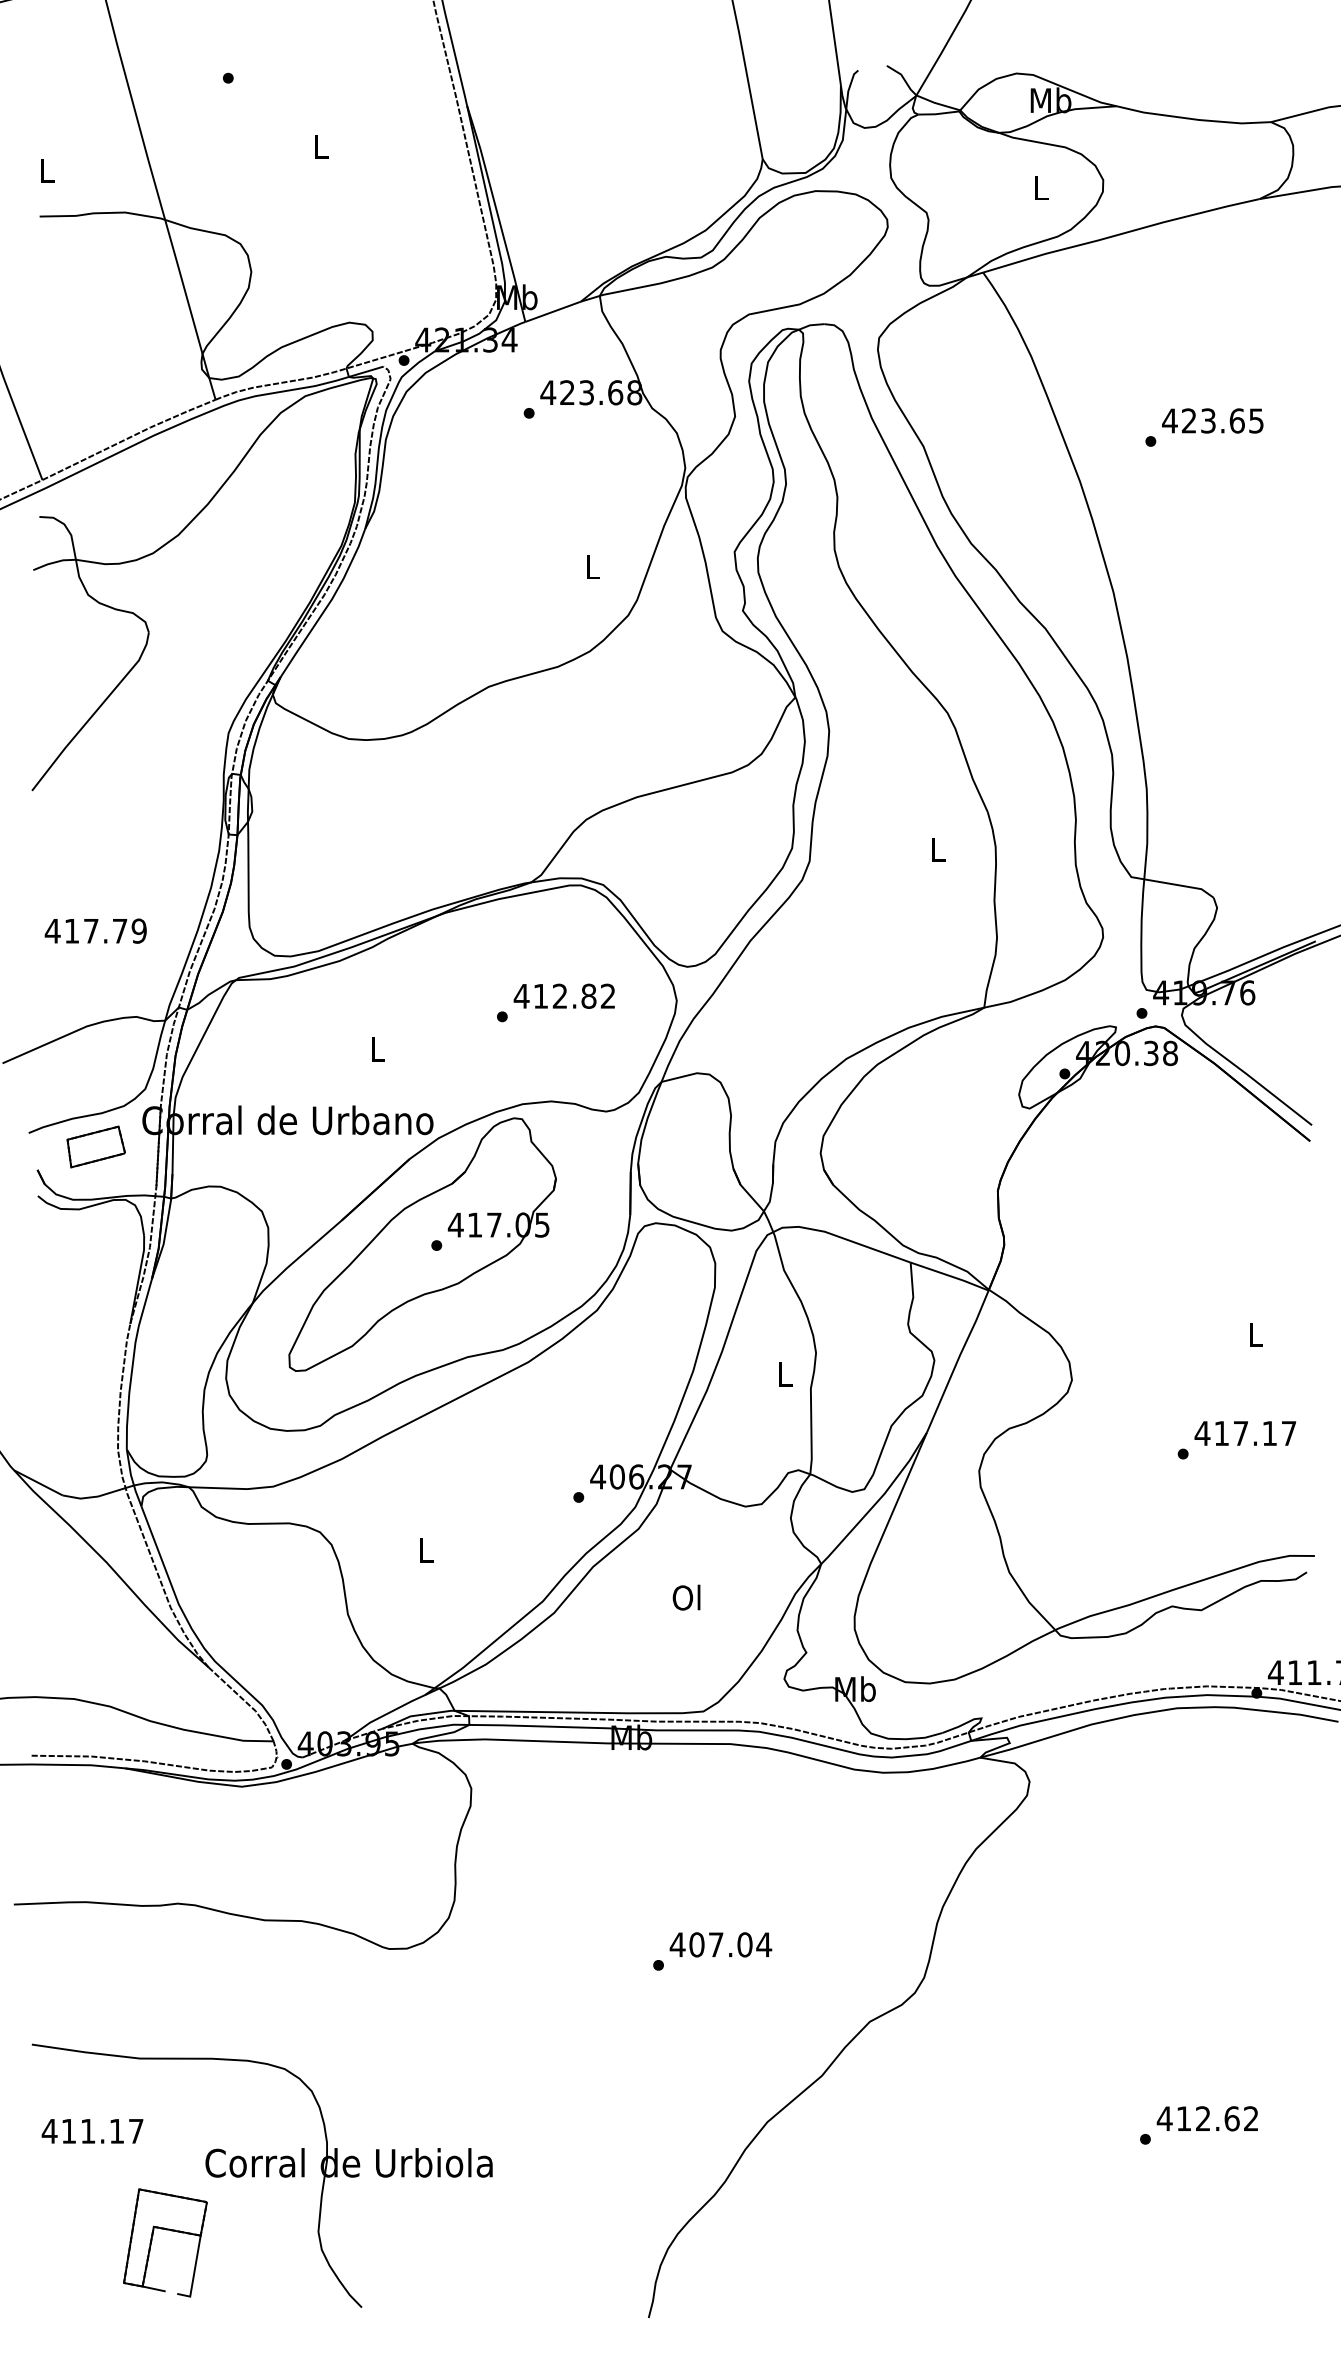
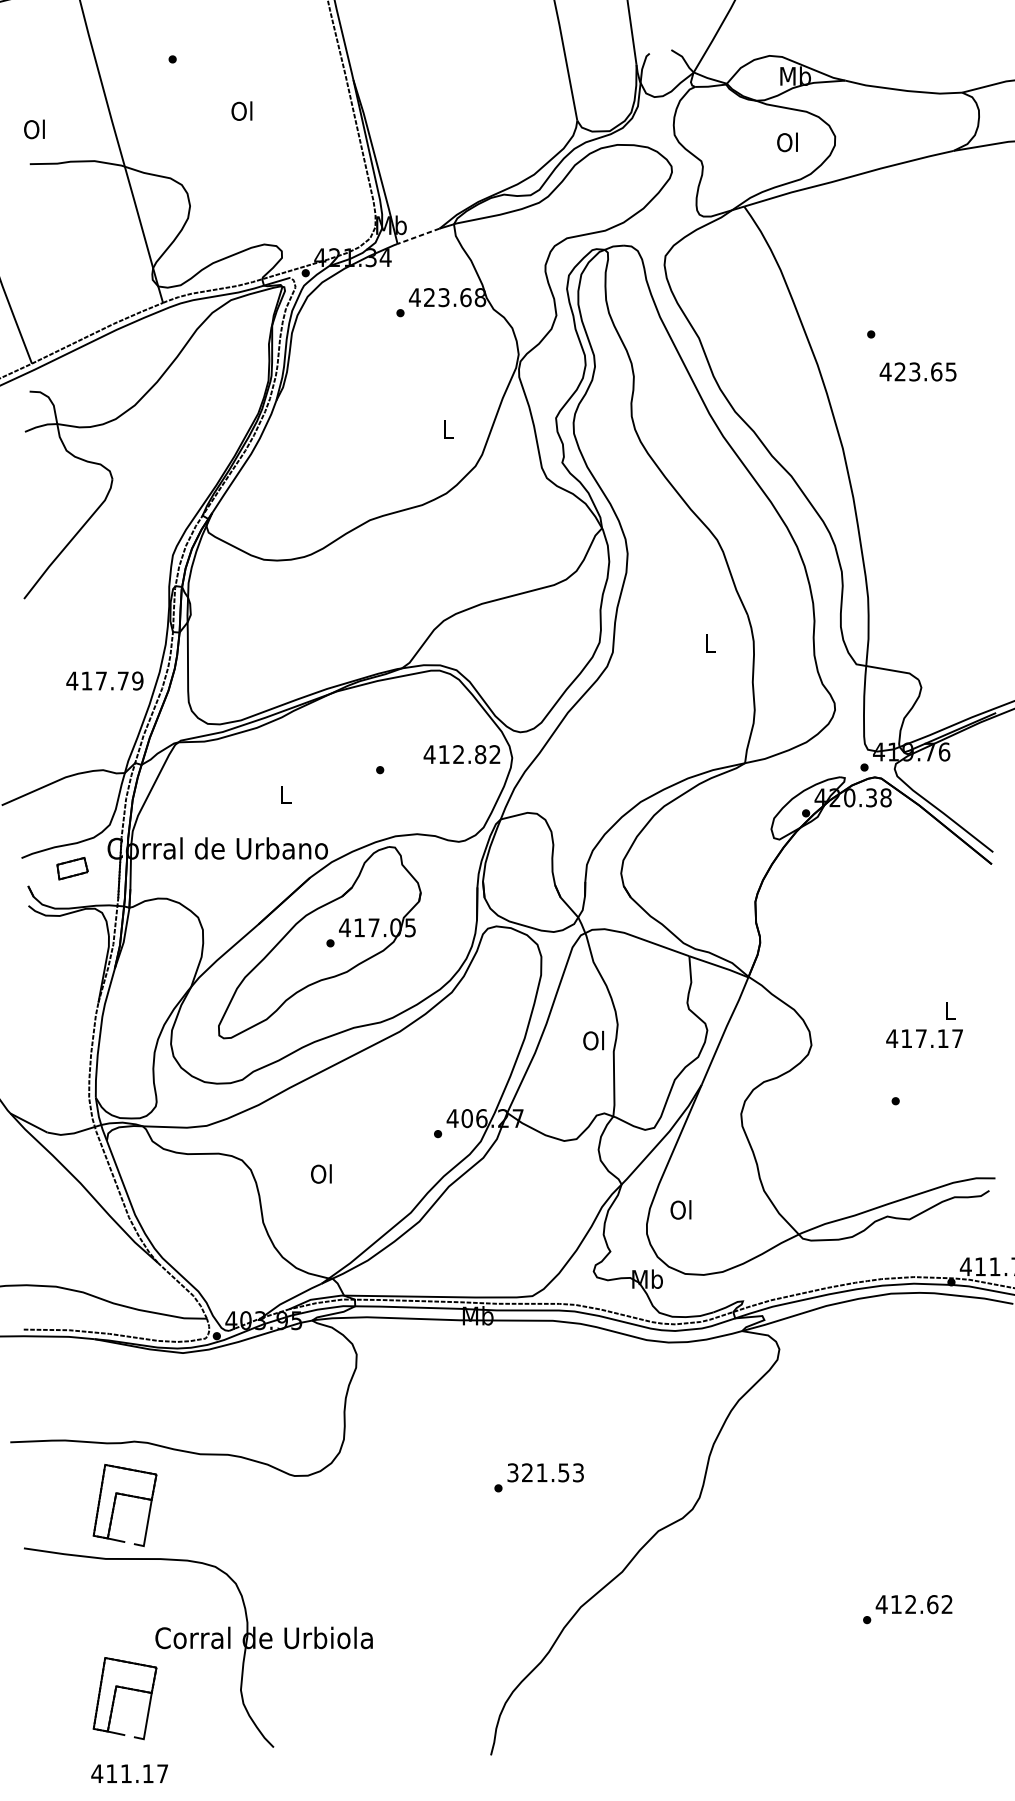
text: (319, 146) -> (241, 111), L -> Ol
text: (45, 170) -> (34, 129), L -> Ol
text: (1040, 187) -> (787, 142), L -> Ol
line: (553, 311) -> (418, 236), solid -> dashed
text: (1212, 420) -> (917, 371), moved
text: (95, 930) -> (104, 680), moved
text: (563, 995) -> (461, 753), moved
part: (95, 1146) -> (72, 868), size x0.7
text: (783, 1374) -> (593, 1040), L -> Ol
text: (1245, 1433) -> (924, 1038), moved
text: (424, 1550) -> (321, 1174), L -> Ol
text: (686, 1597) -> (680, 1209), moved
text: (720, 1944) -> (545, 1472), 407.04 -> 321.53
part: (166, 1975) -> (125, 1496), added
text: (92, 2131) -> (129, 1773), moved

